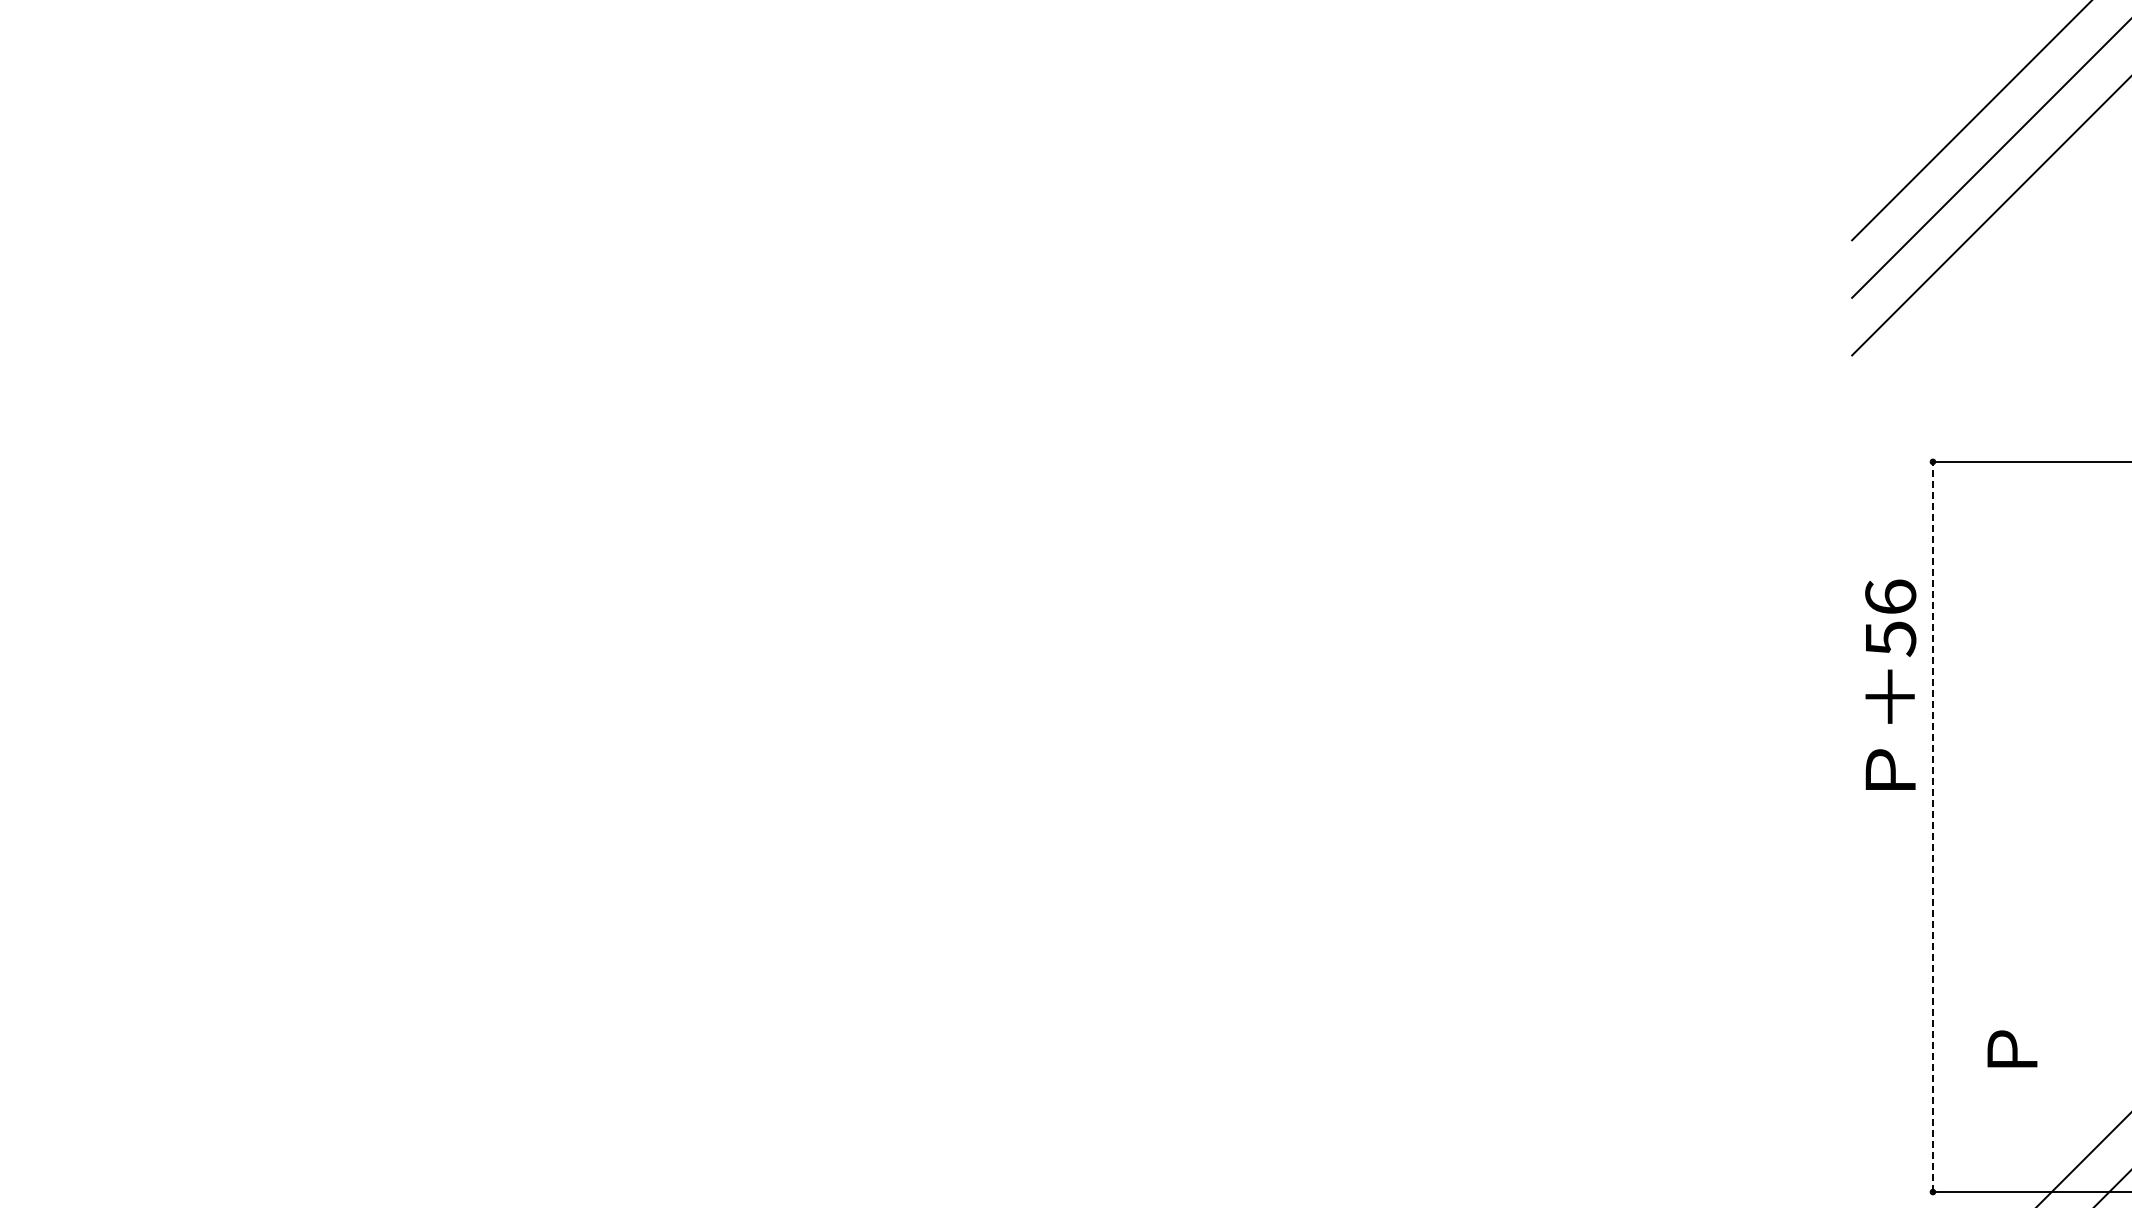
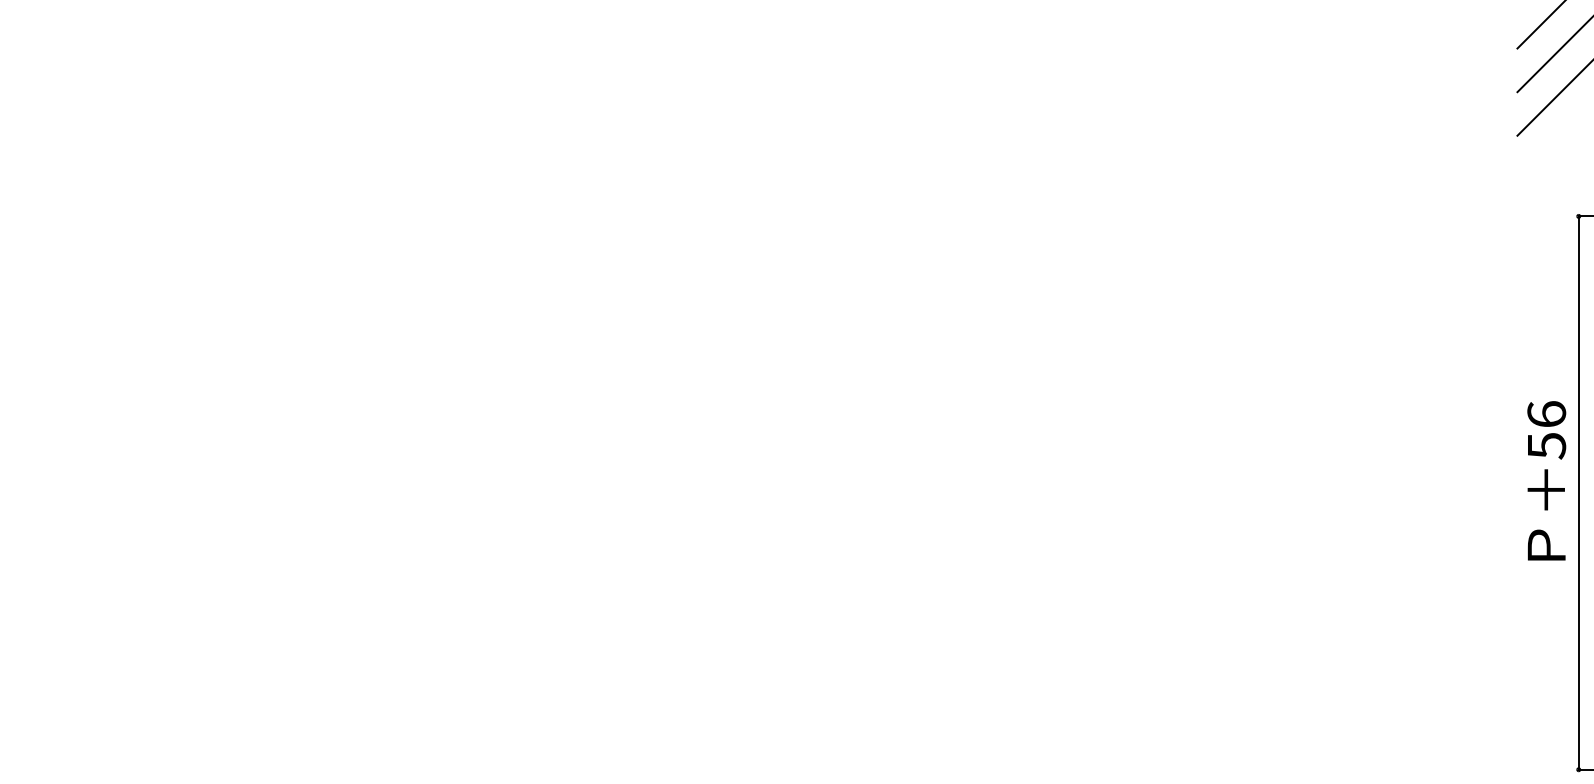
text: (1890, 684) -> (1546, 480), moved
line: (1932, 826) -> (1578, 492), dashed -> solid

